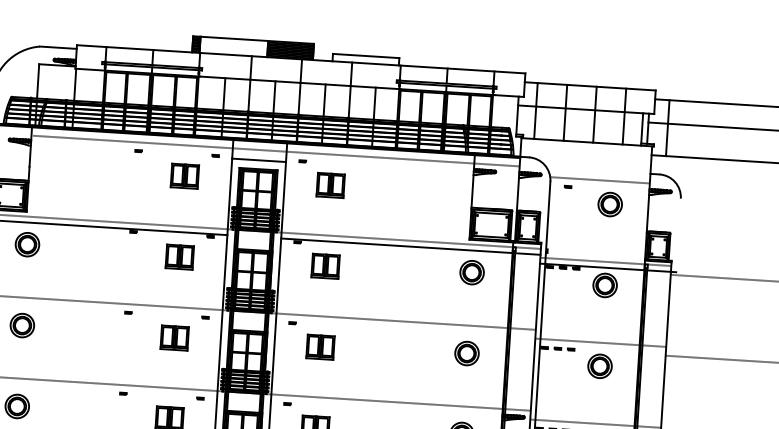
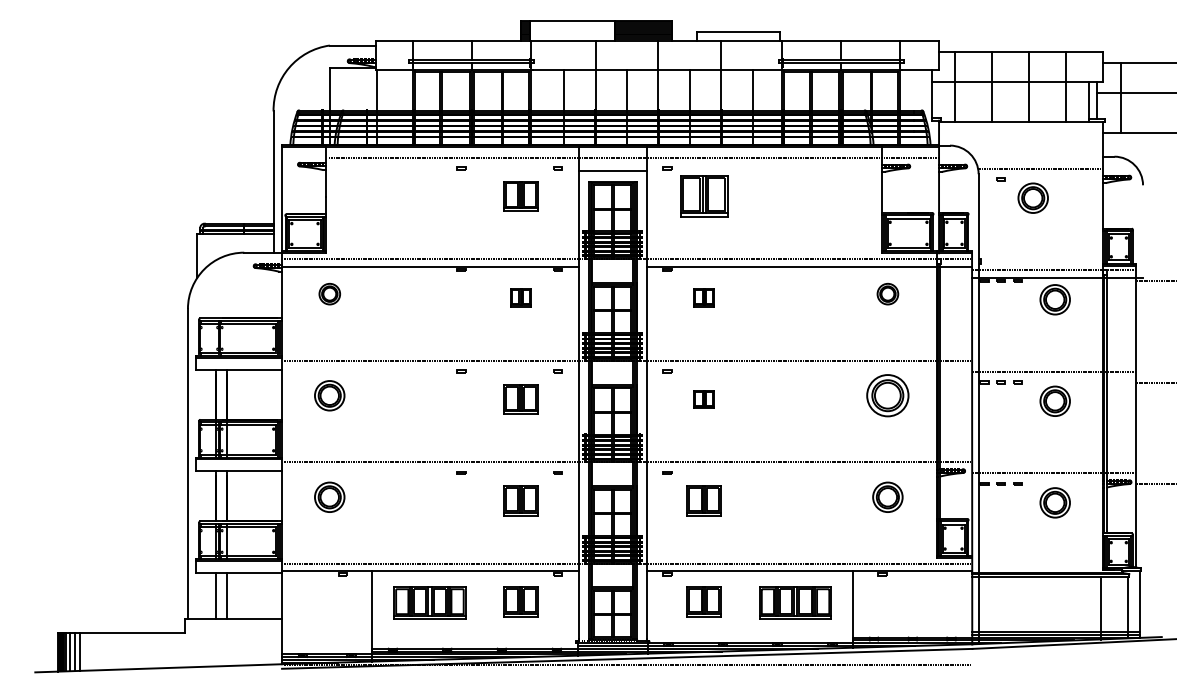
part: (330, 185) -> (703, 196), size x1.4
part: (609, 203) -> (1032, 197), moved
part: (27, 244) -> (329, 293), size x0.7
part: (179, 256) -> (520, 297), size x0.6
part: (325, 266) -> (703, 297), size x0.6
part: (471, 272) -> (887, 293), size x0.7
part: (319, 347) -> (703, 399), size x0.6
part: (466, 353) -> (887, 395), size x1.4

